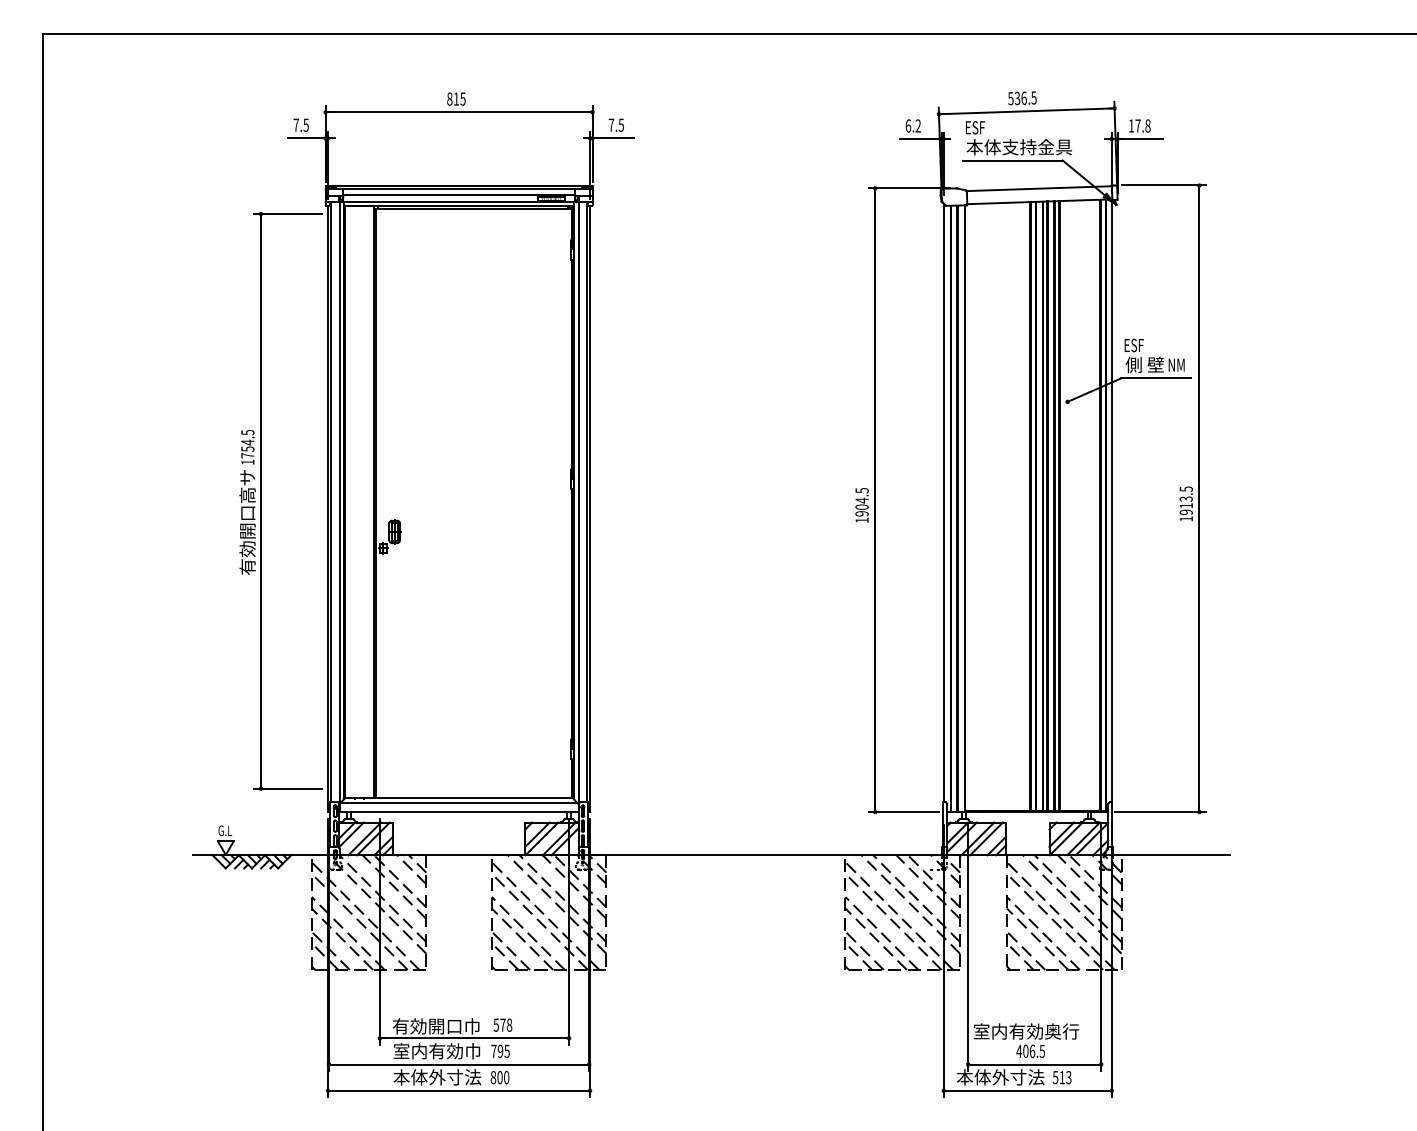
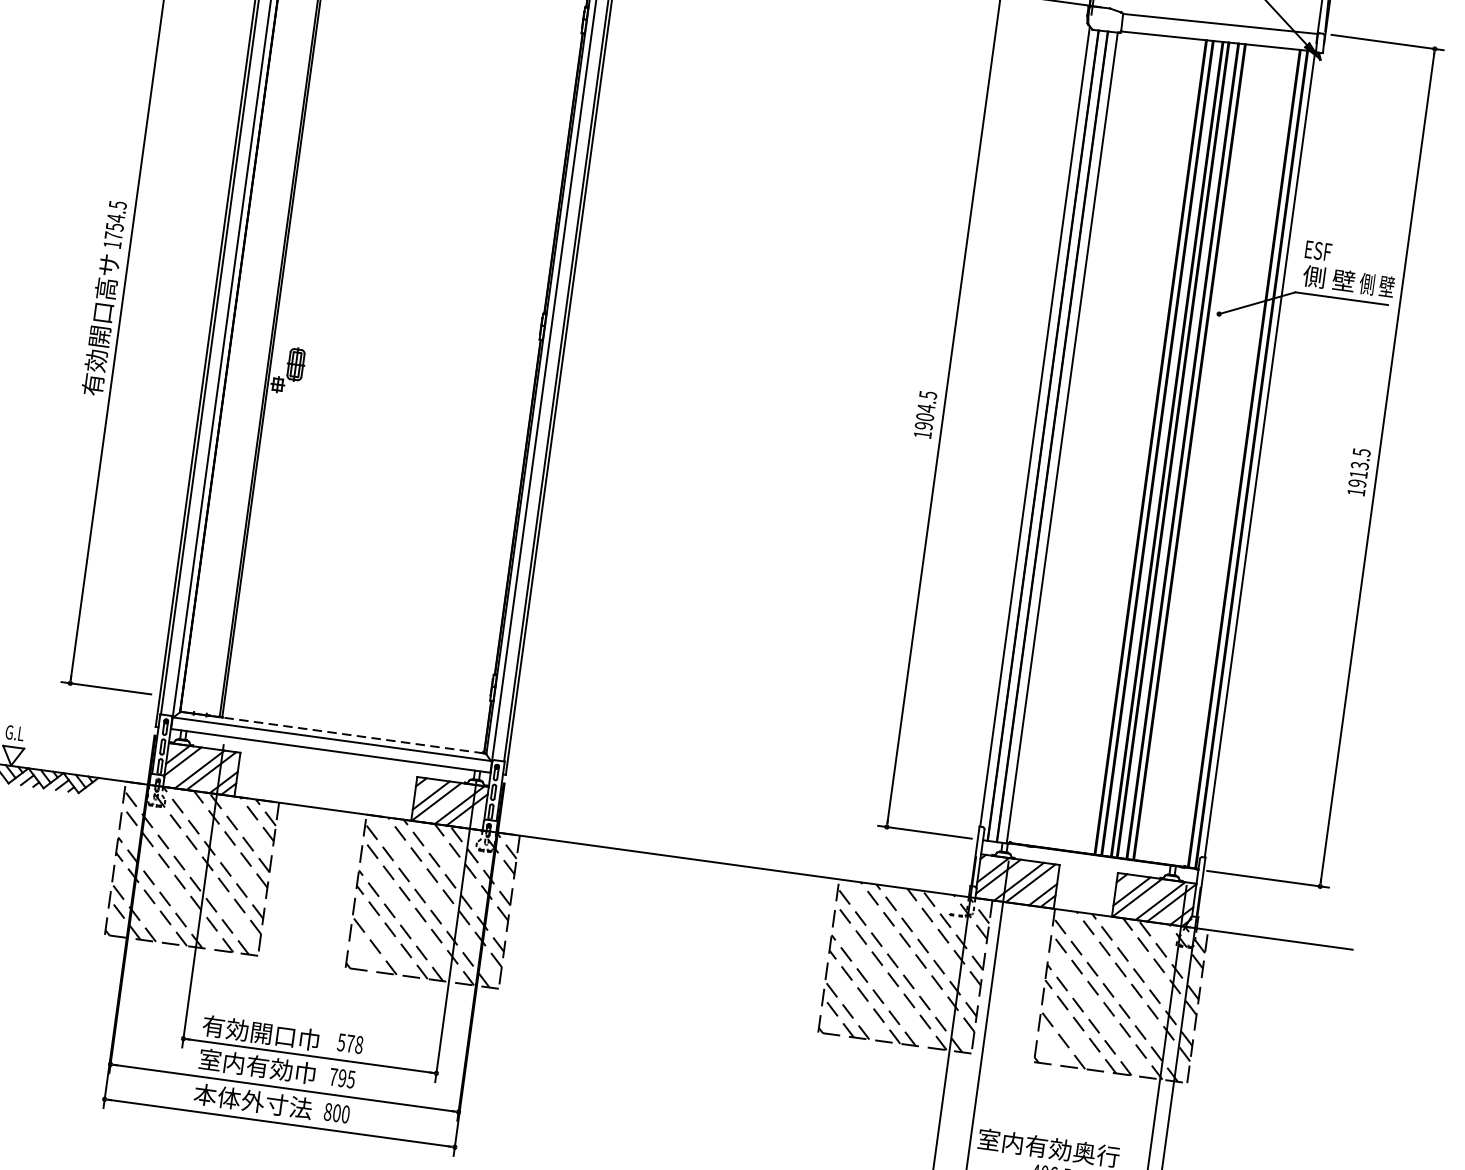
text: (1180, 364) -> (1376, 284), NM -> 側 壁
line: (473, 798) -> (352, 735), solid -> dashed
line: (504, 956) -> (365, 952), removed
line: (1019, 956) -> (1053, 1046), removed

